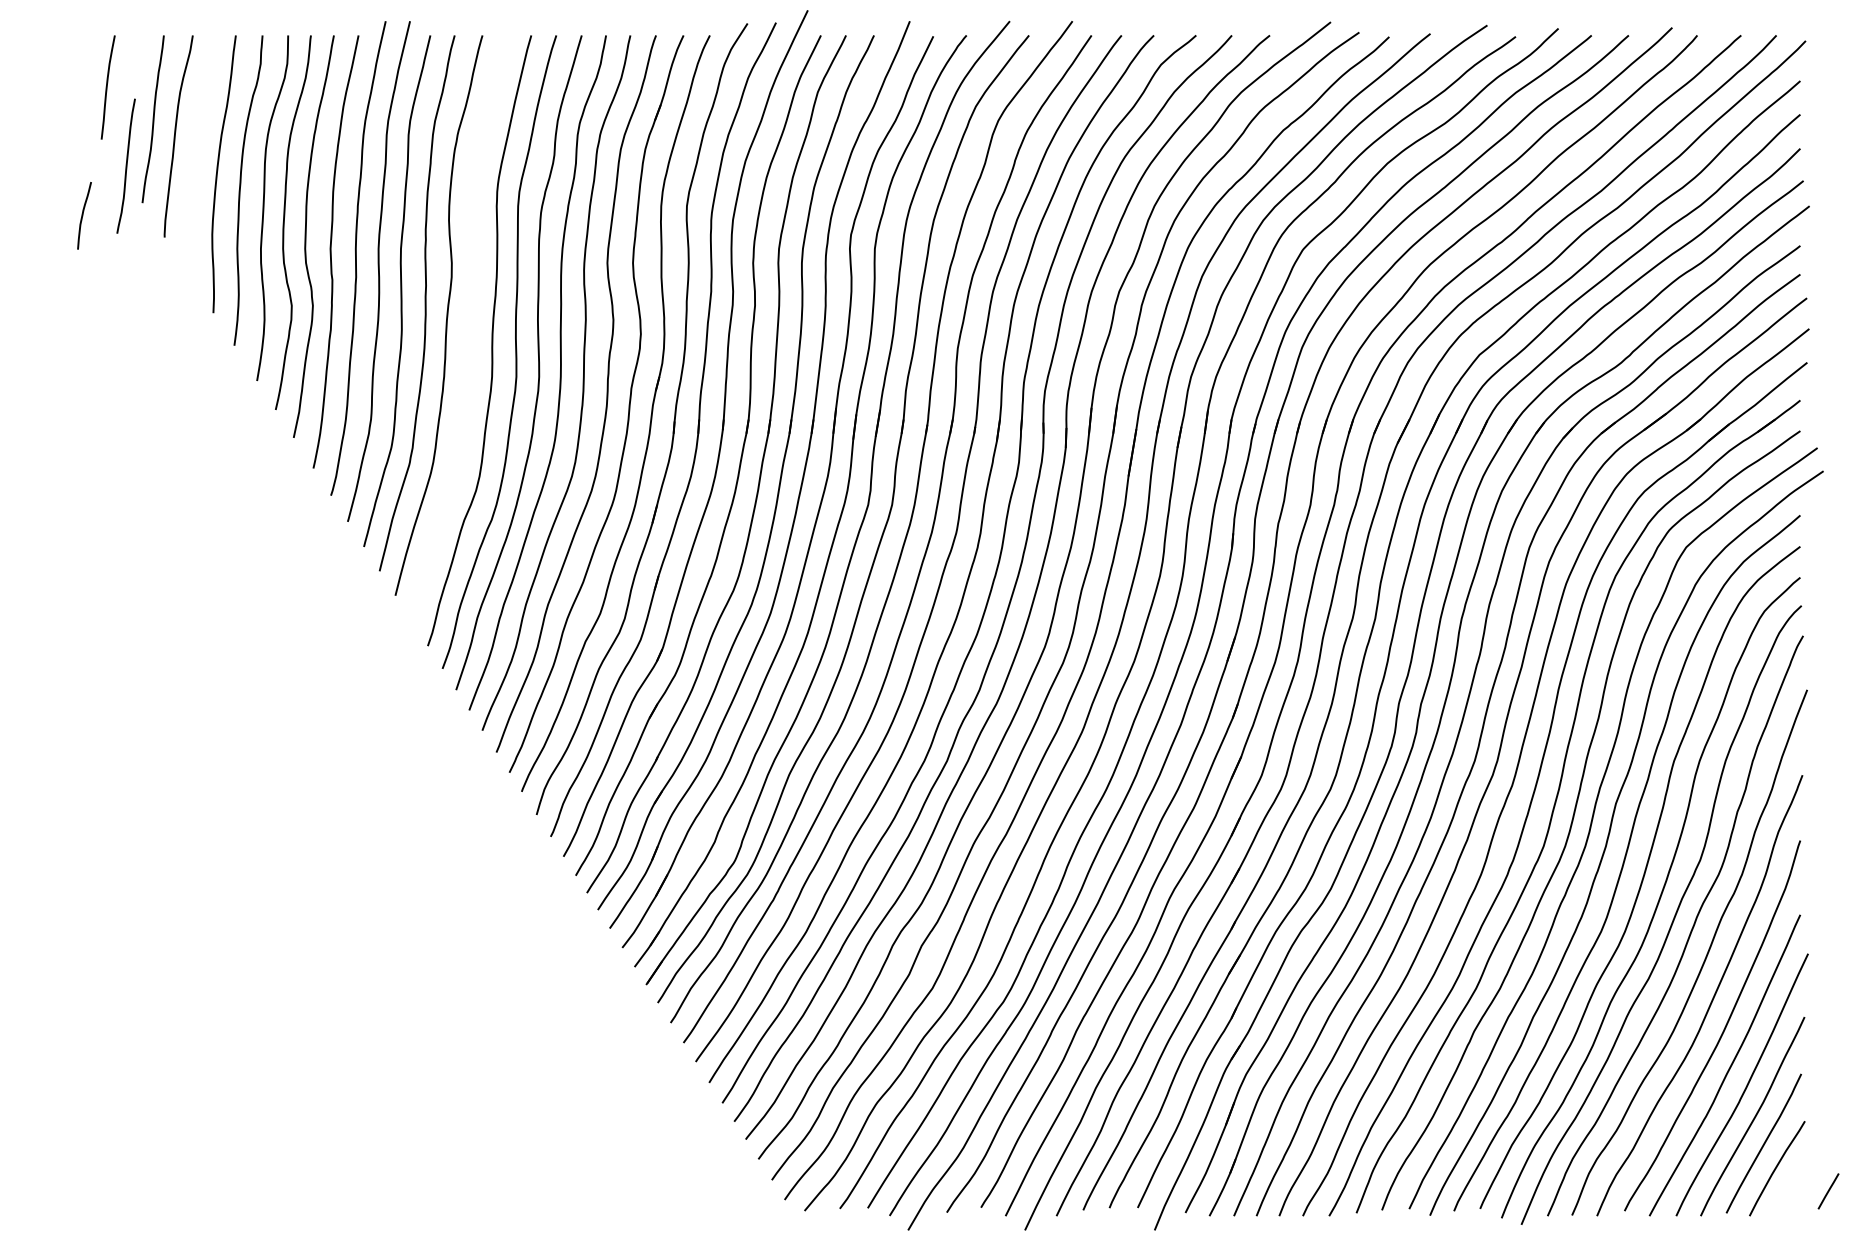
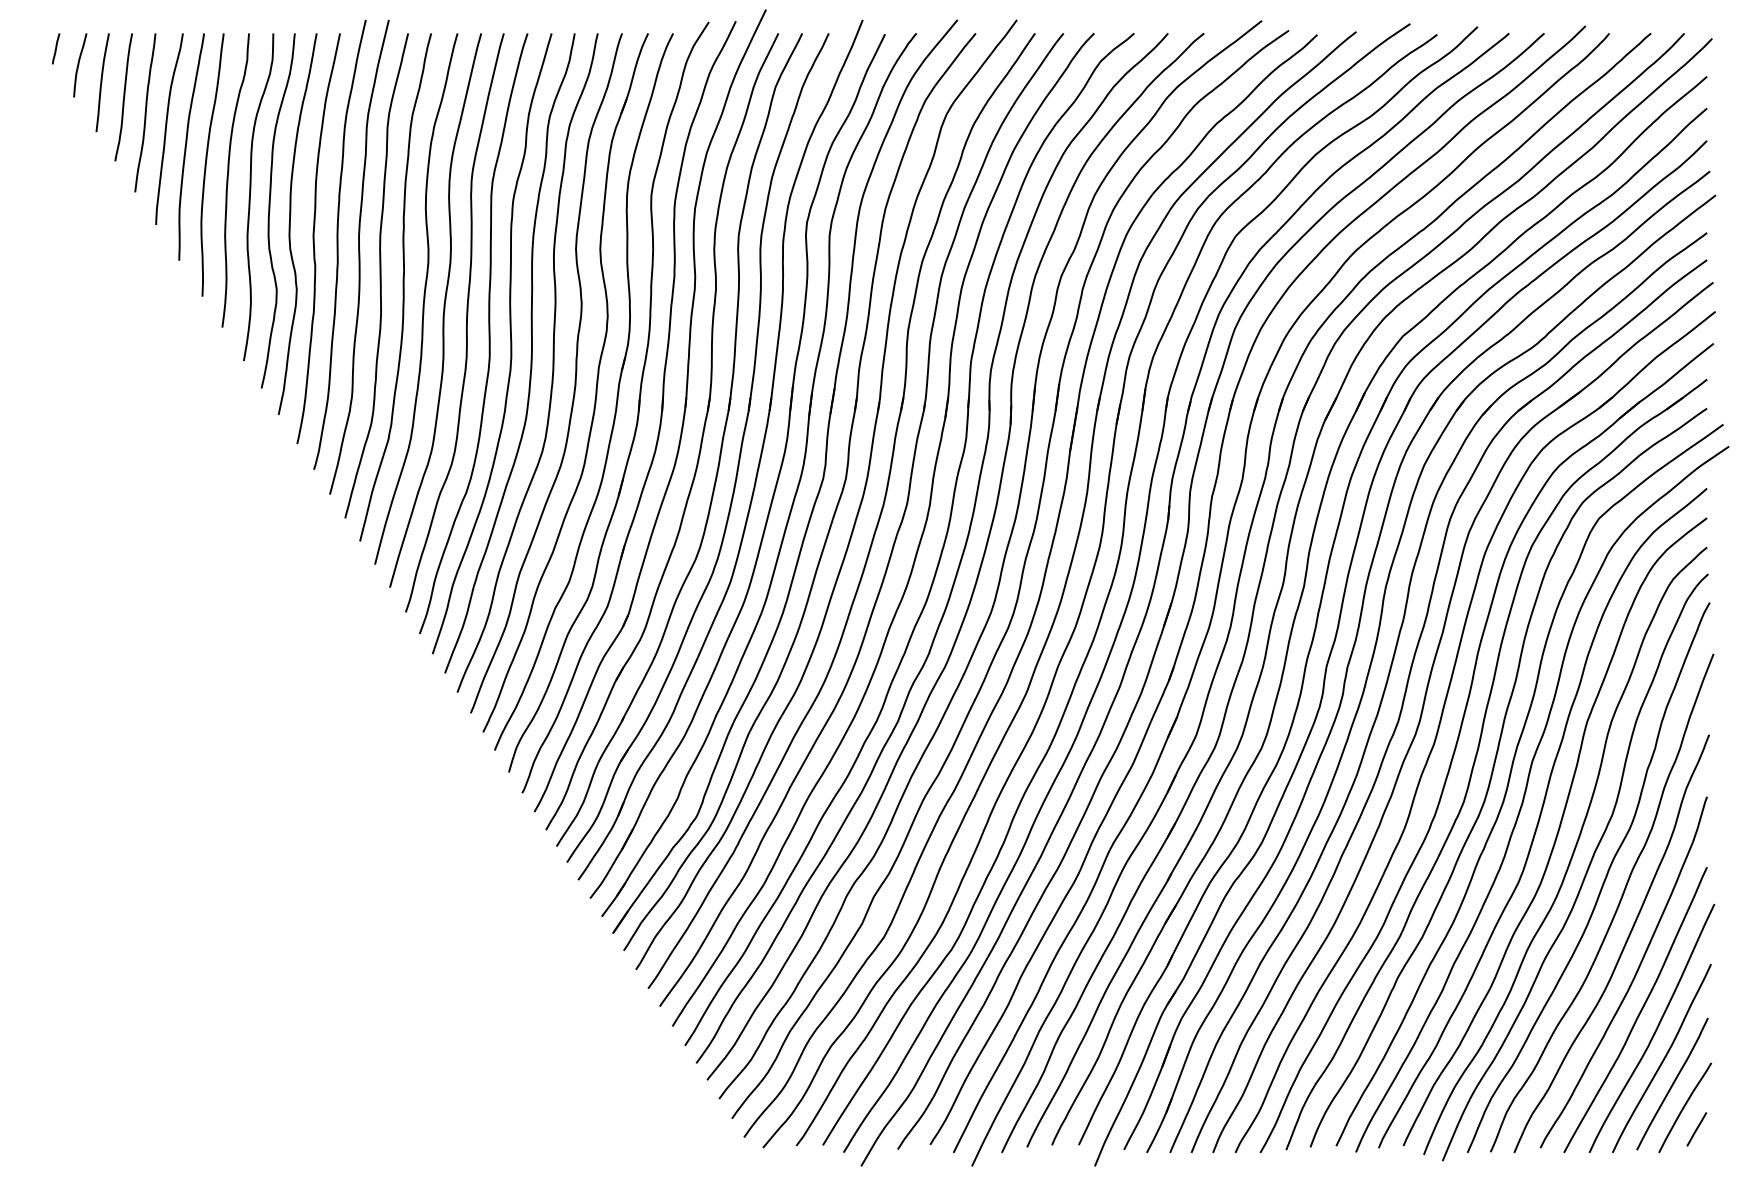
line: (59, 51) -> (56, 48), added
curve: (196, 154) -> (186, 146), added
curve: (125, 166) -> (123, 97), moved
curve: (83, 215) -> (79, 65), moved
curve: (467, 327) -> (443, 310), added
line: (1828, 1191) -> (1696, 1129), moved

